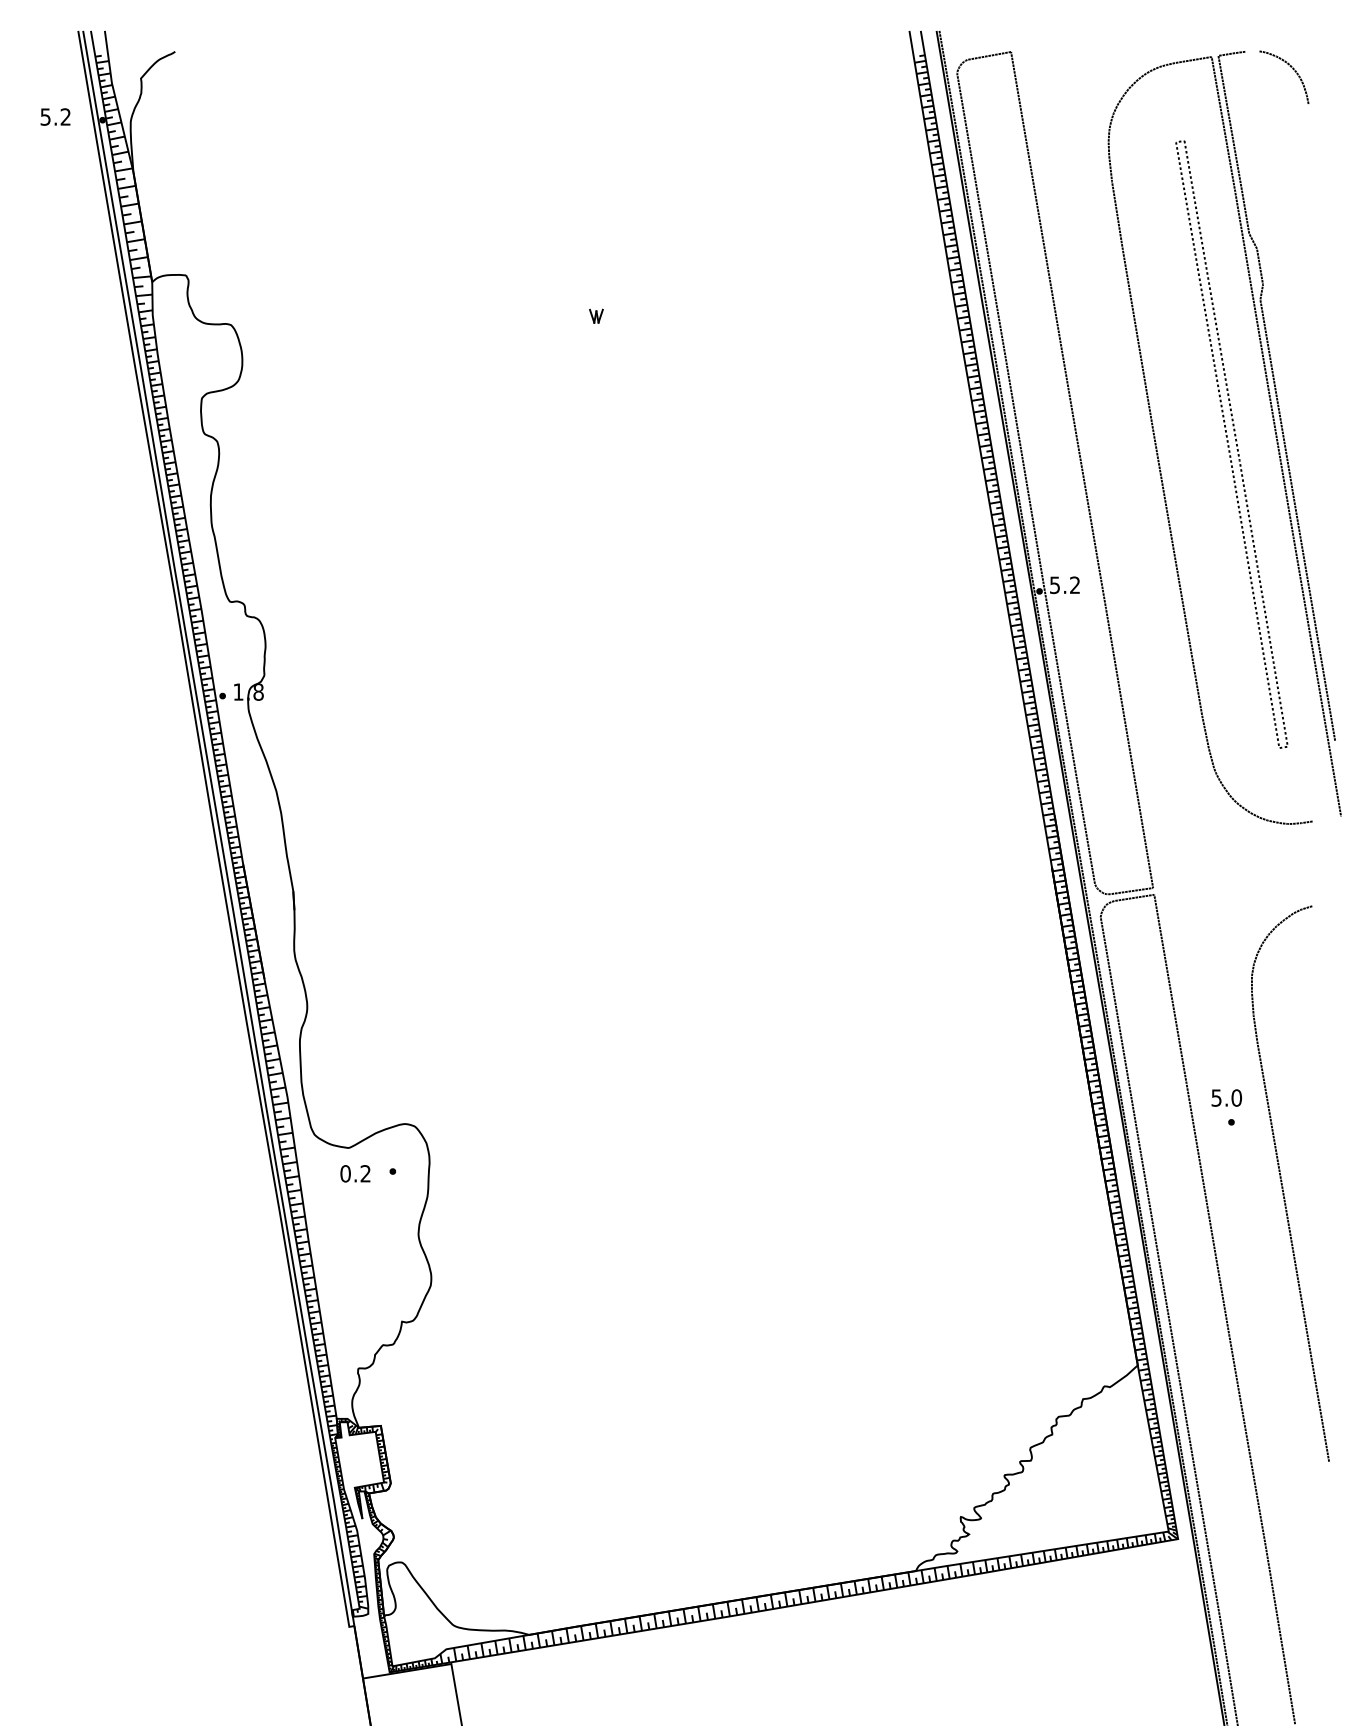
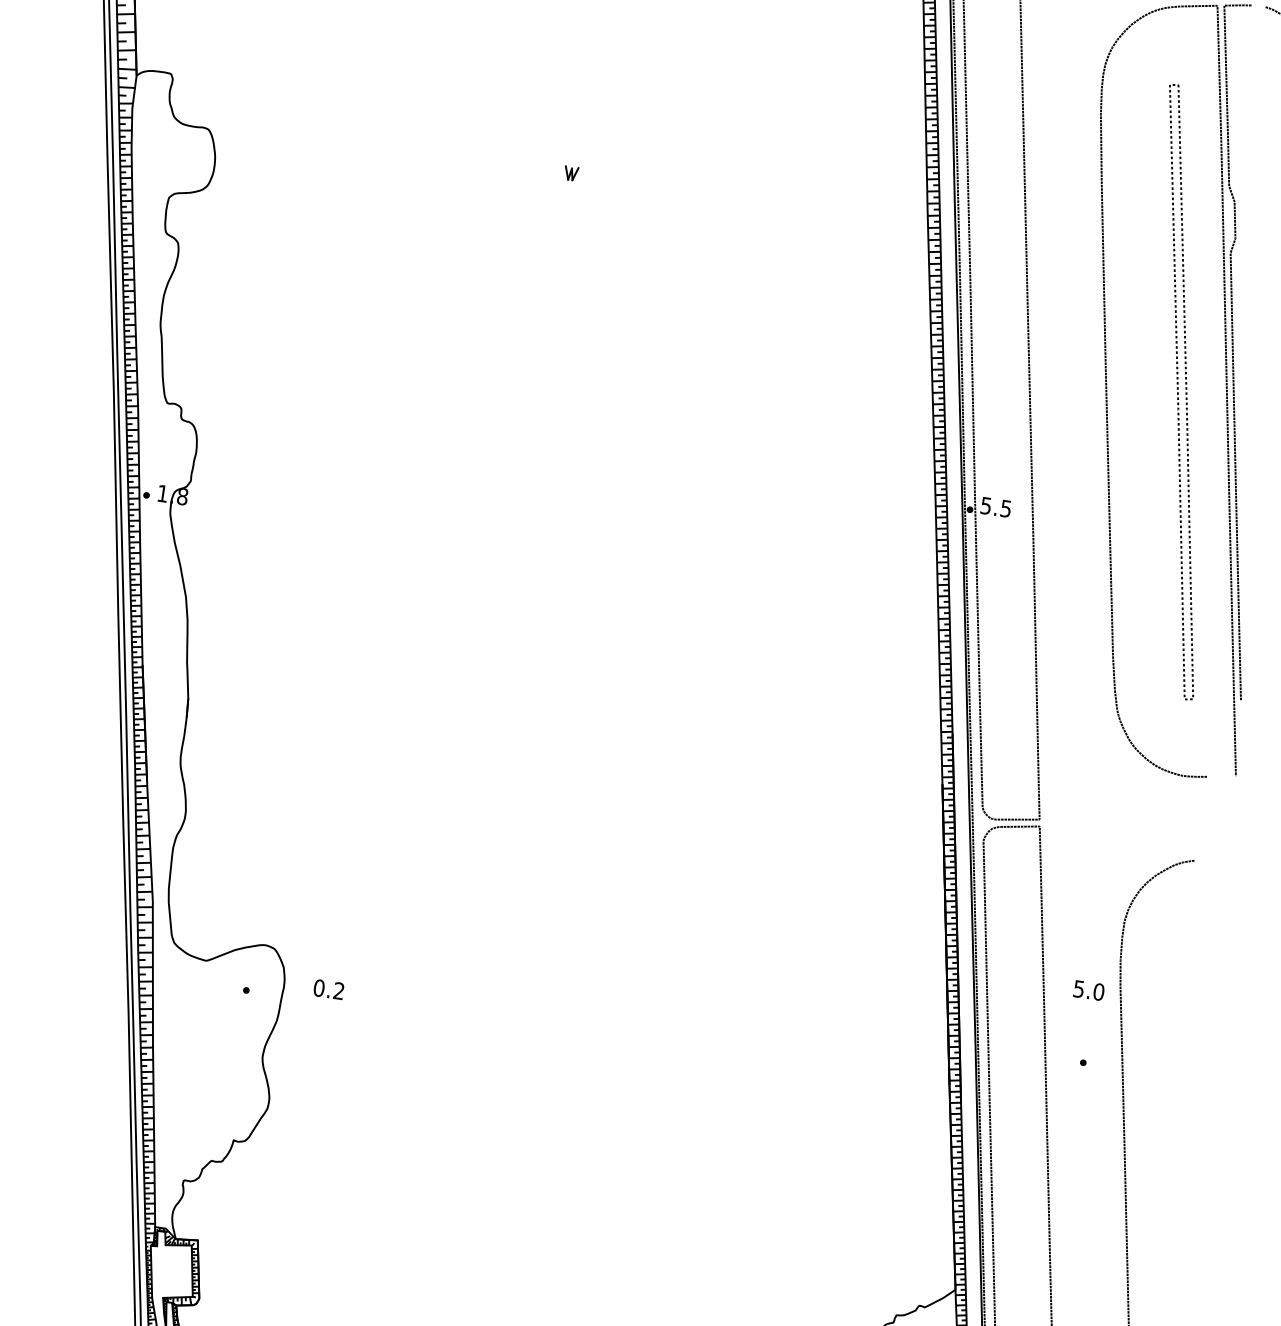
text: (1074, 585) -> (1005, 508), 5.2 -> 5.5
text: (1226, 1097) -> (1088, 990), moved
text: (355, 1173) -> (329, 989), moved

